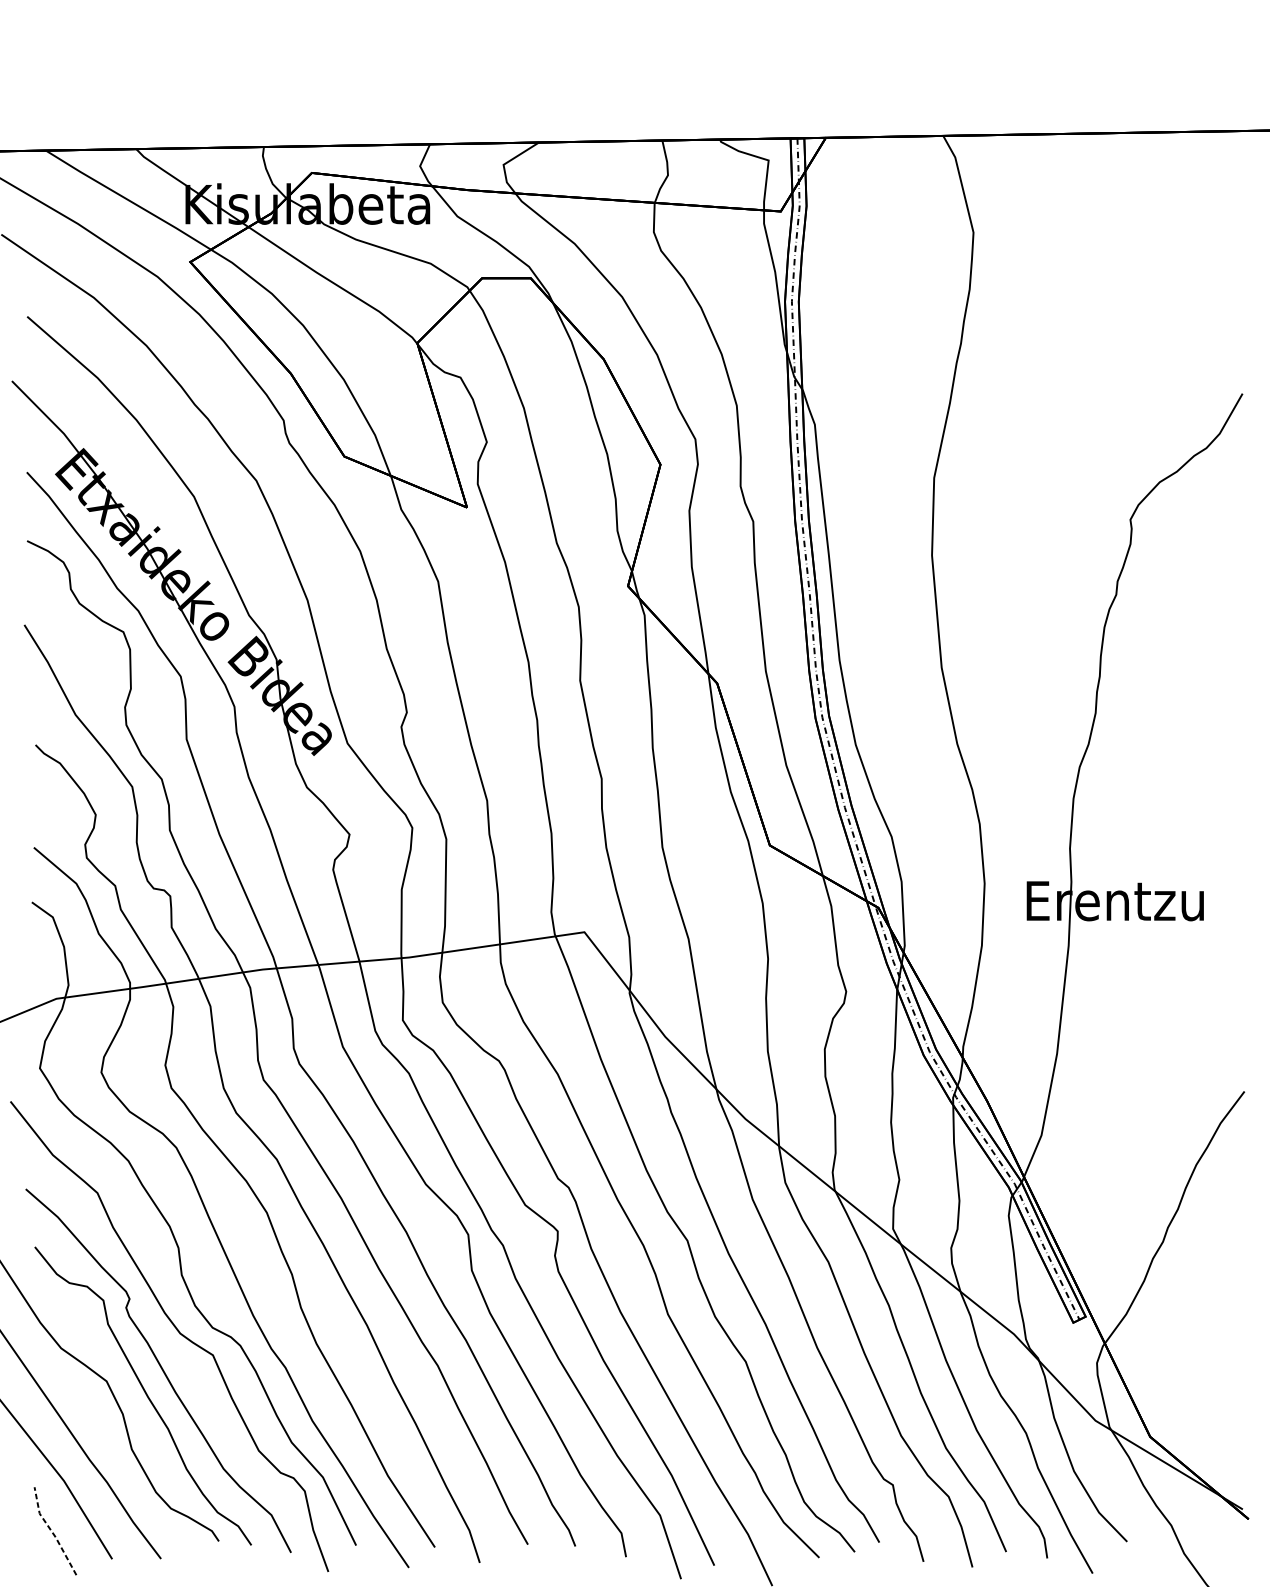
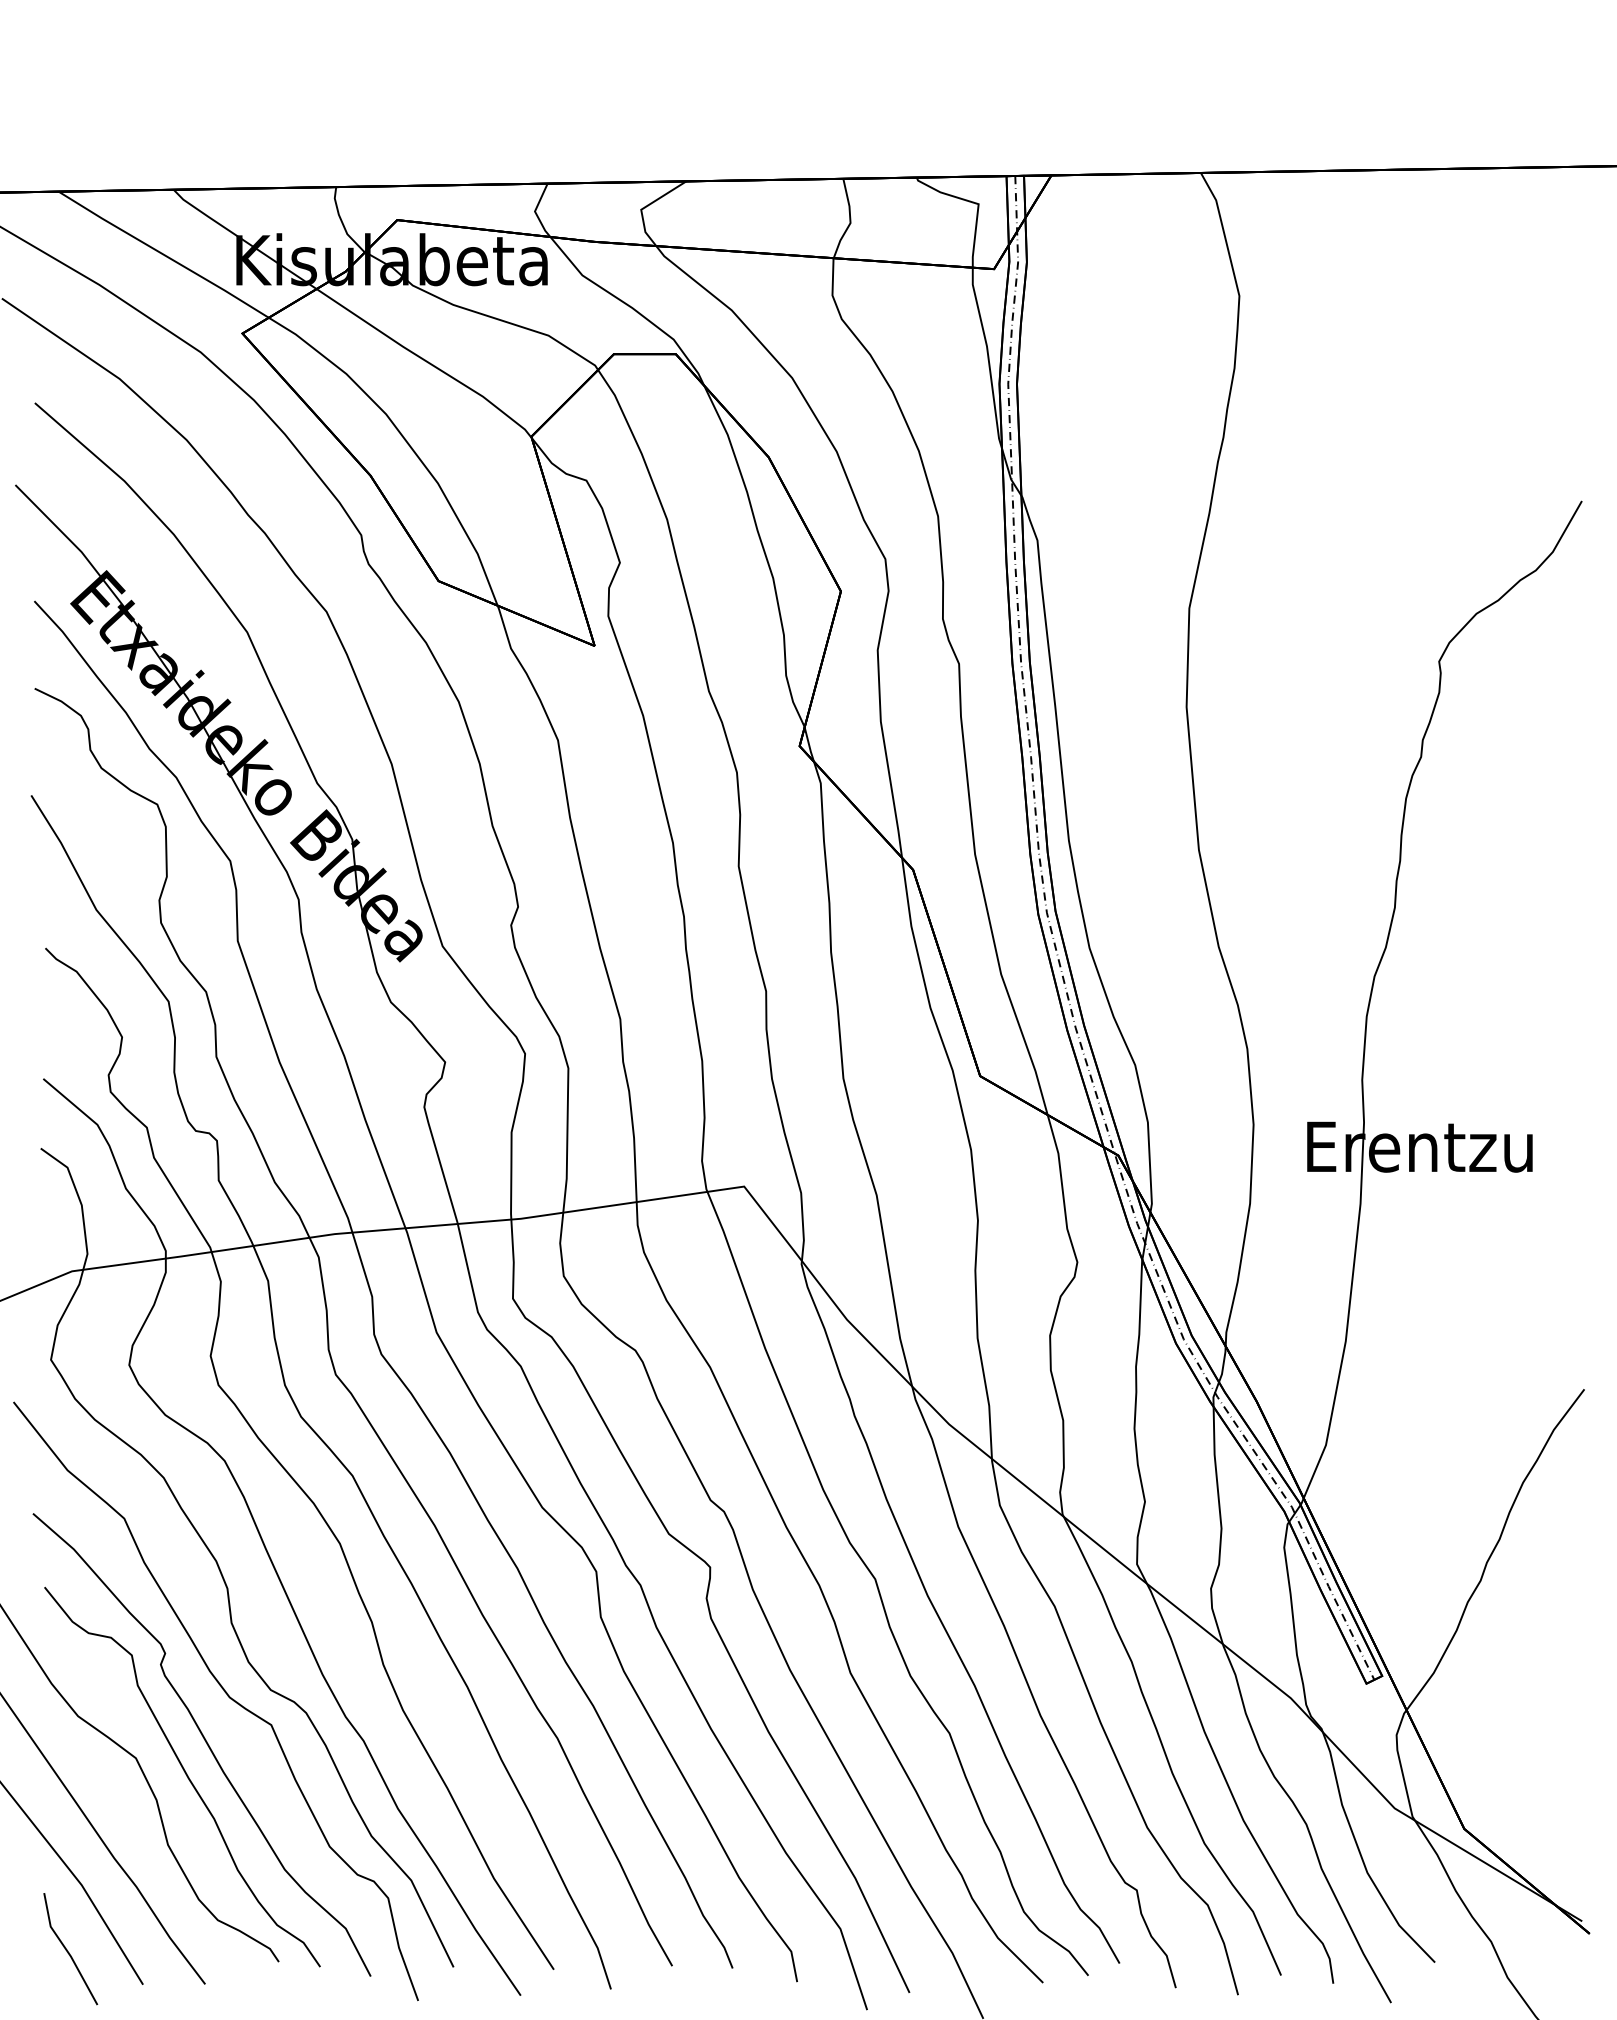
line: (52, 1532) -> (66, 1950), dashed -> solid

